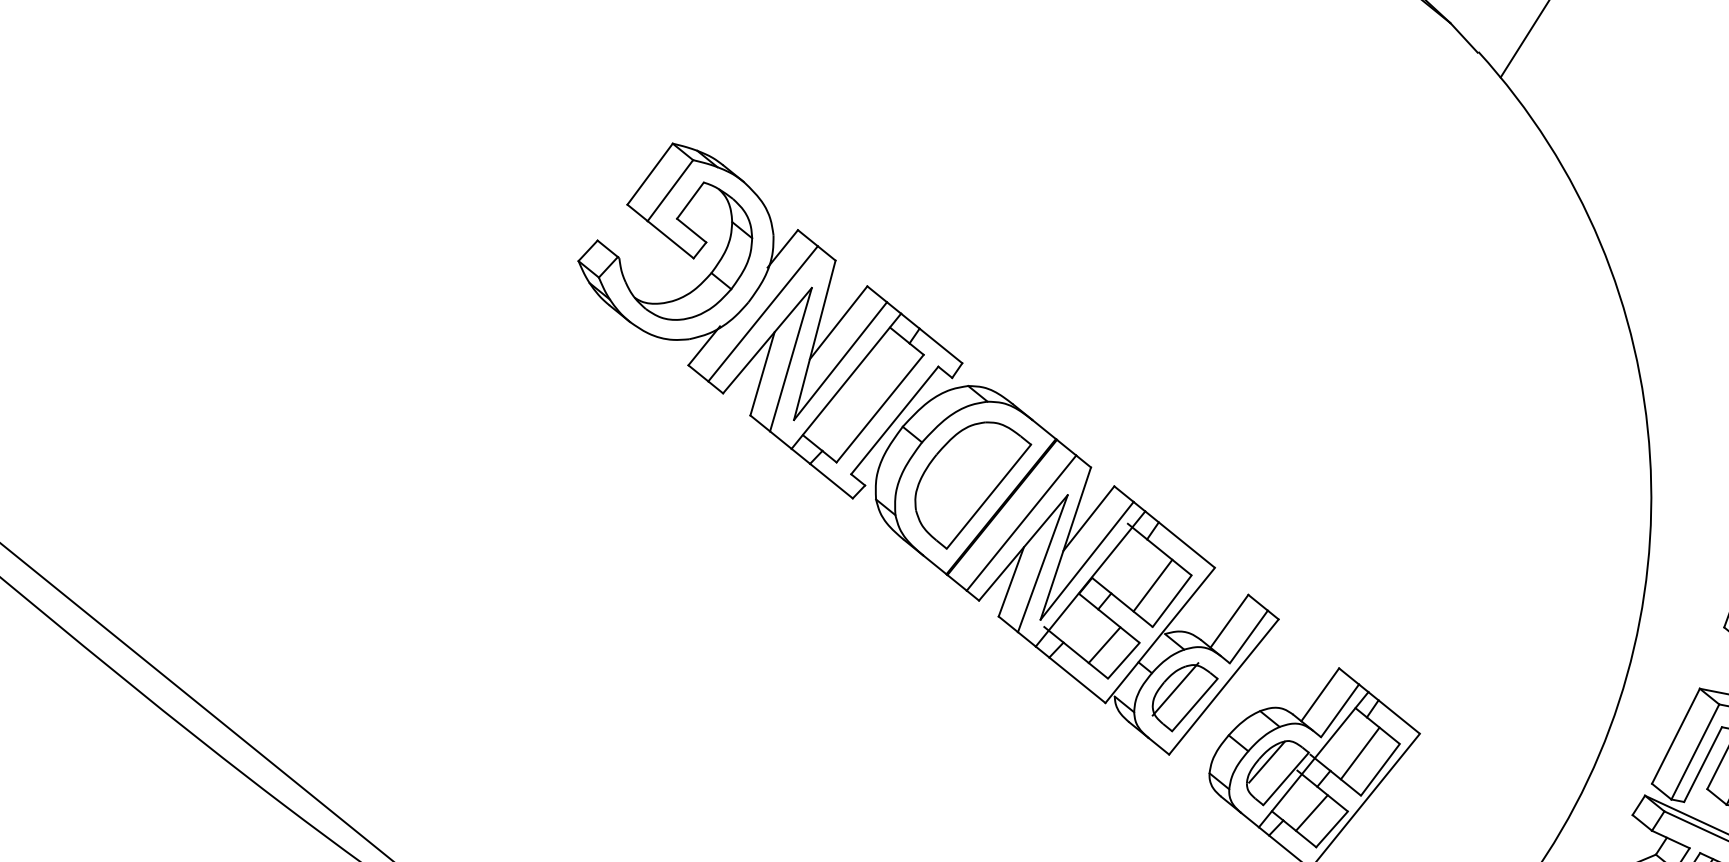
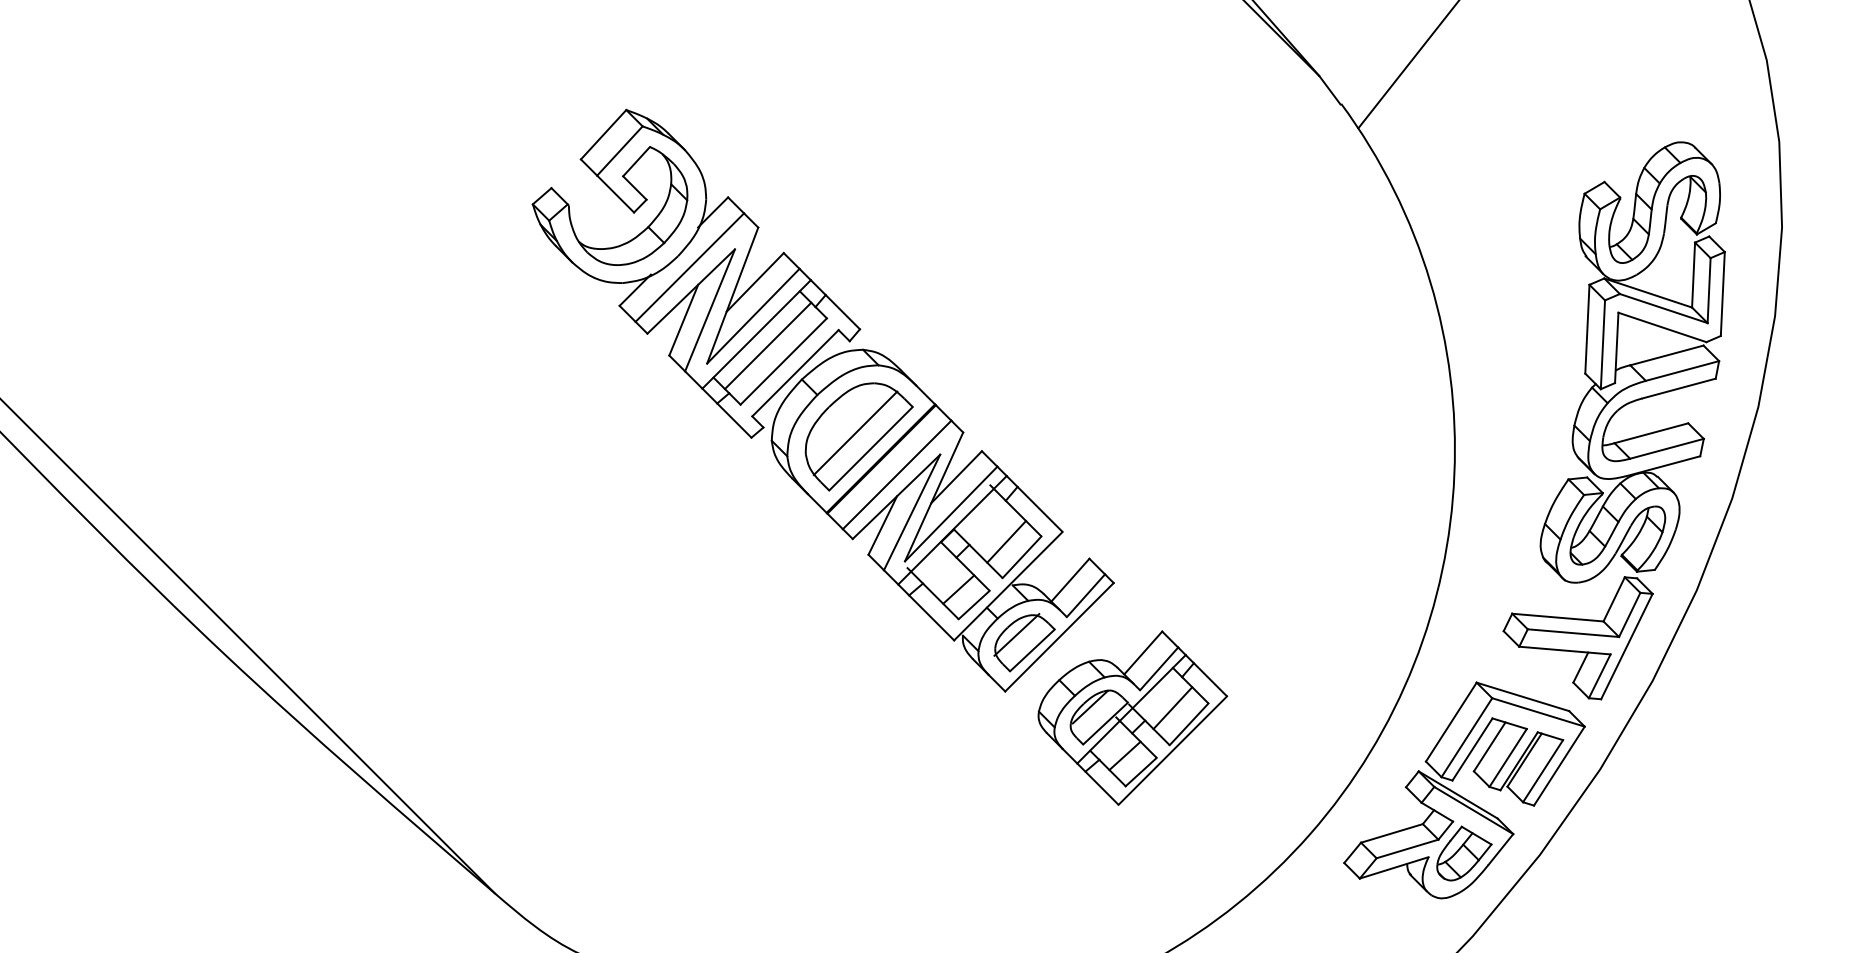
line: (859, 392) -> (767, 345), added
line: (969, 481) -> (855, 433), added

